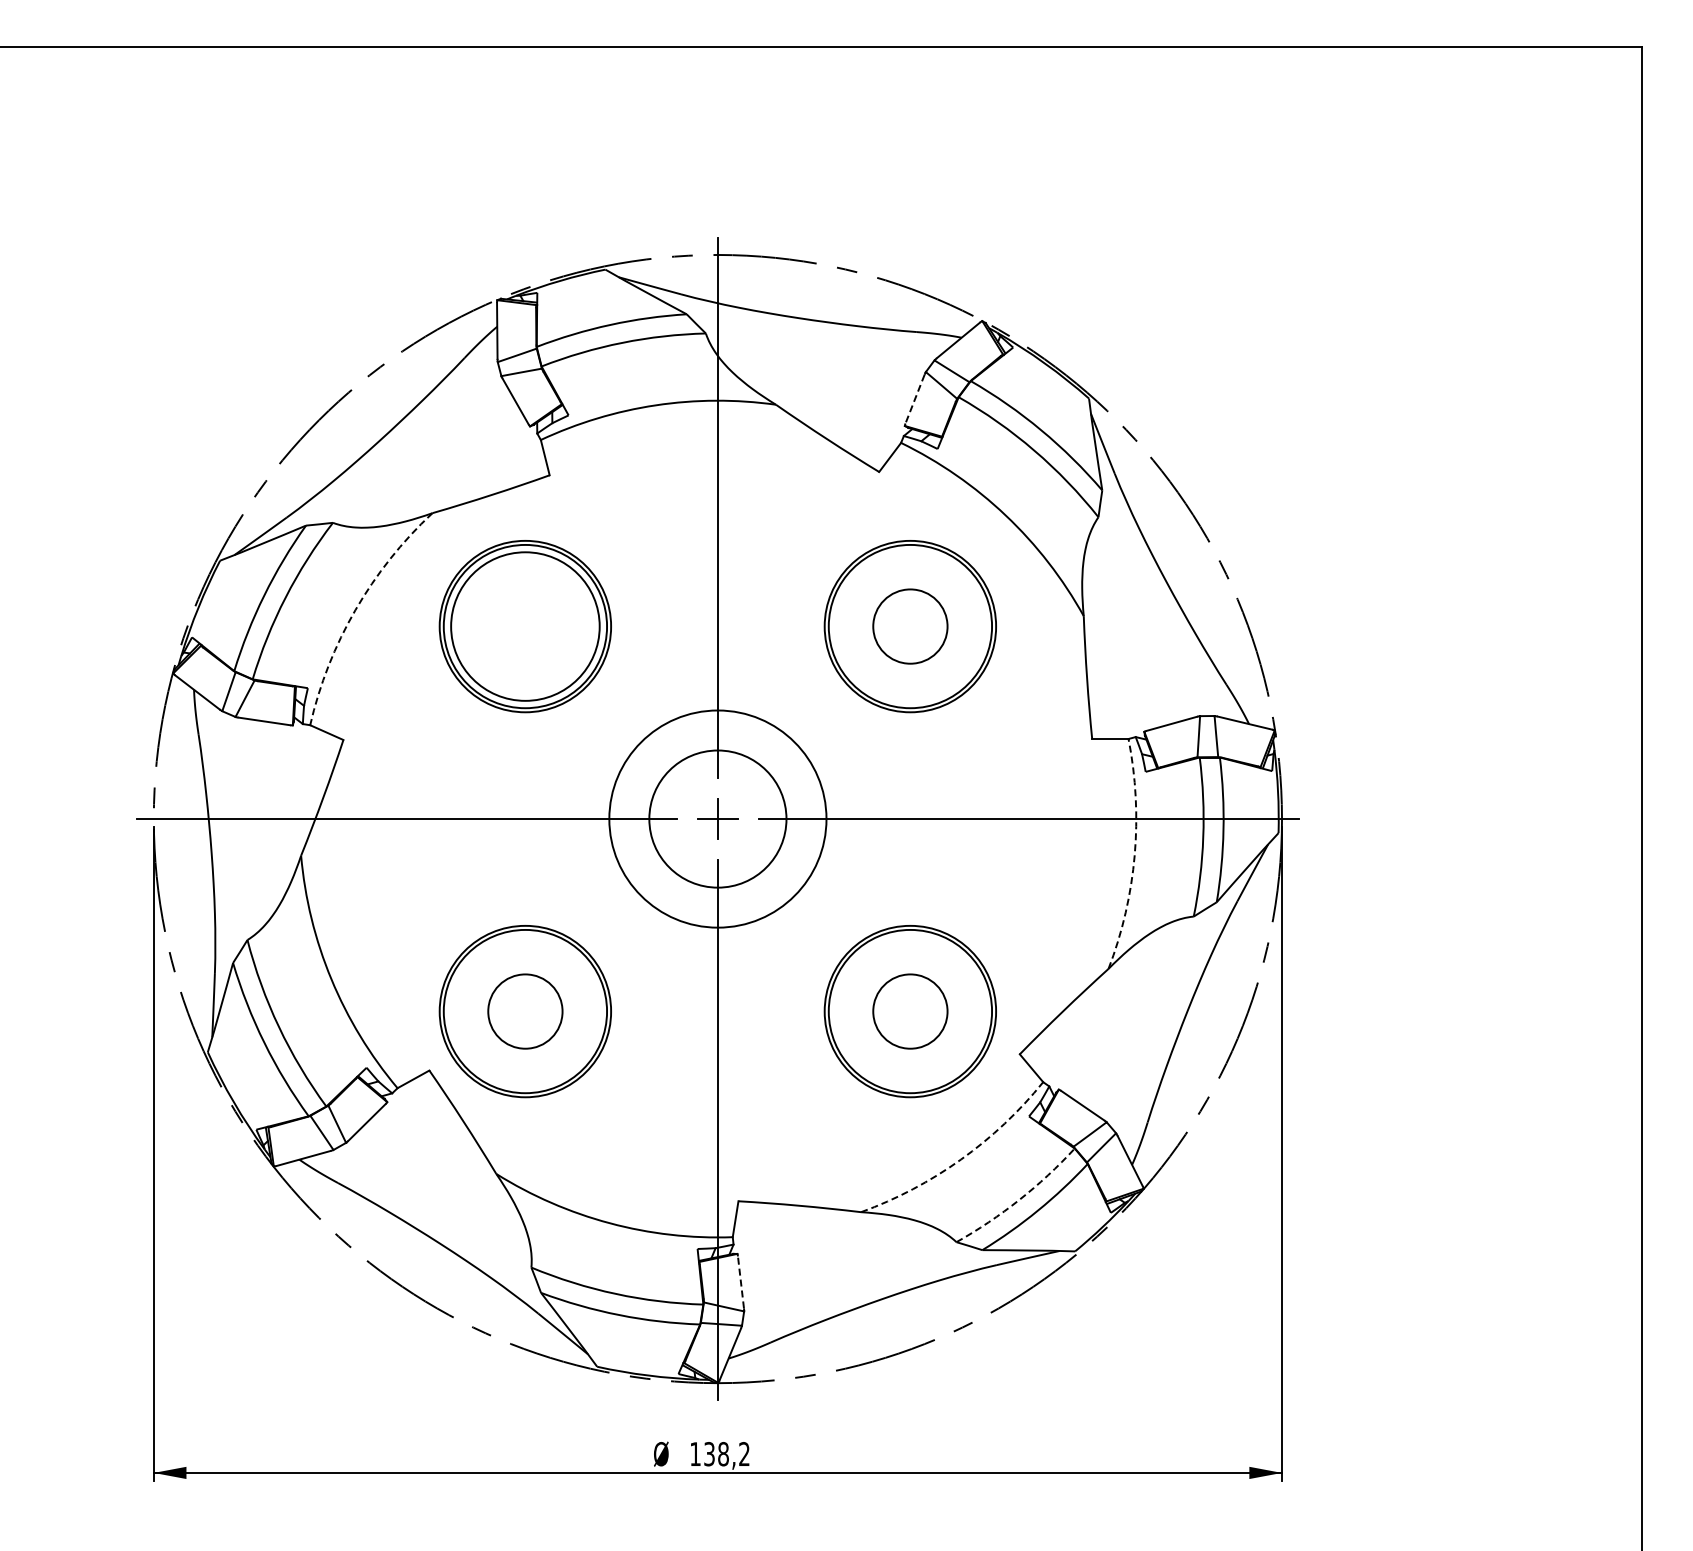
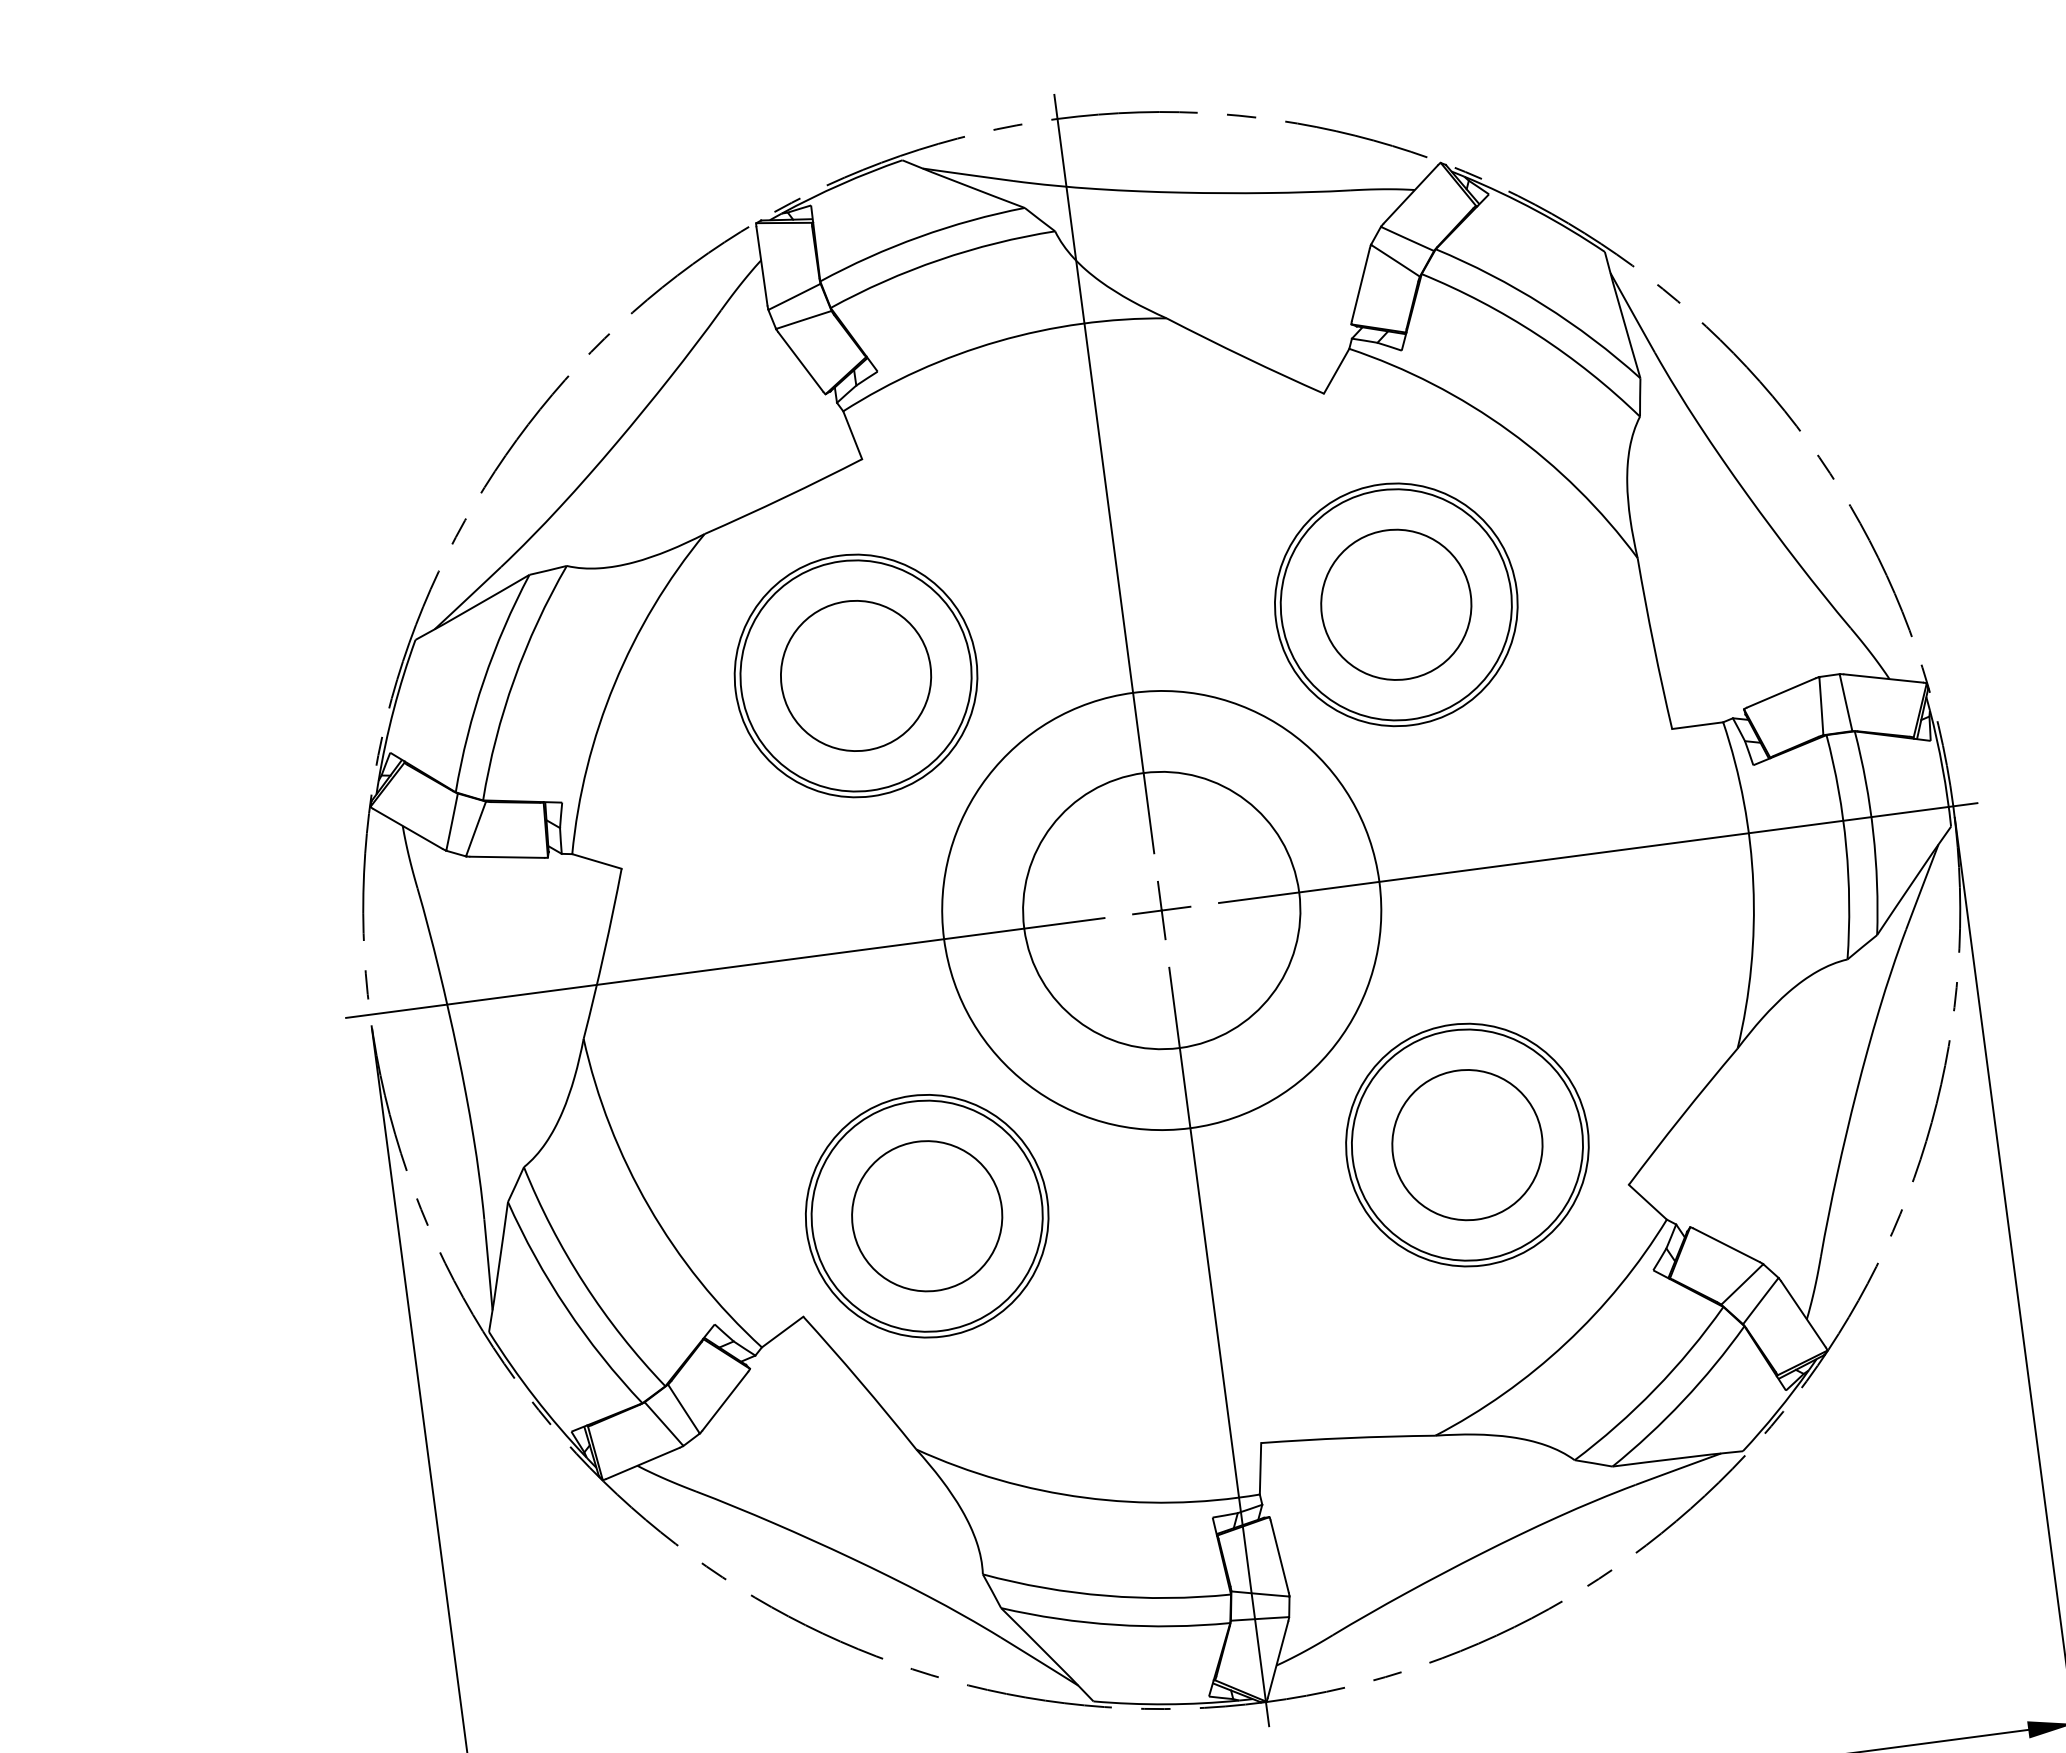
line: (914, 399) -> (1360, 285), dashed -> solid
arc: (355, 610) -> (614, 684), dashed -> solid
circle: (525, 626) -> (856, 675), size x0.71
circle: (910, 626) -> (1396, 604), size x1.43
circle: (717, 818) -> (1161, 909), size x1.43
circle: (717, 819) -> (1161, 911), size x1.43
arc: (1134, 855) -> (1753, 884), dashed -> solid
circle: (525, 1011) -> (927, 1216), size x1.43
circle: (910, 1011) -> (1467, 1144), size x1.43
arc: (961, 1159) -> (1566, 1343), dashed -> solid
arc: (1019, 1200) -> (1655, 1390), dashed -> solid
line: (740, 1281) -> (1278, 1555), dashed -> solid

